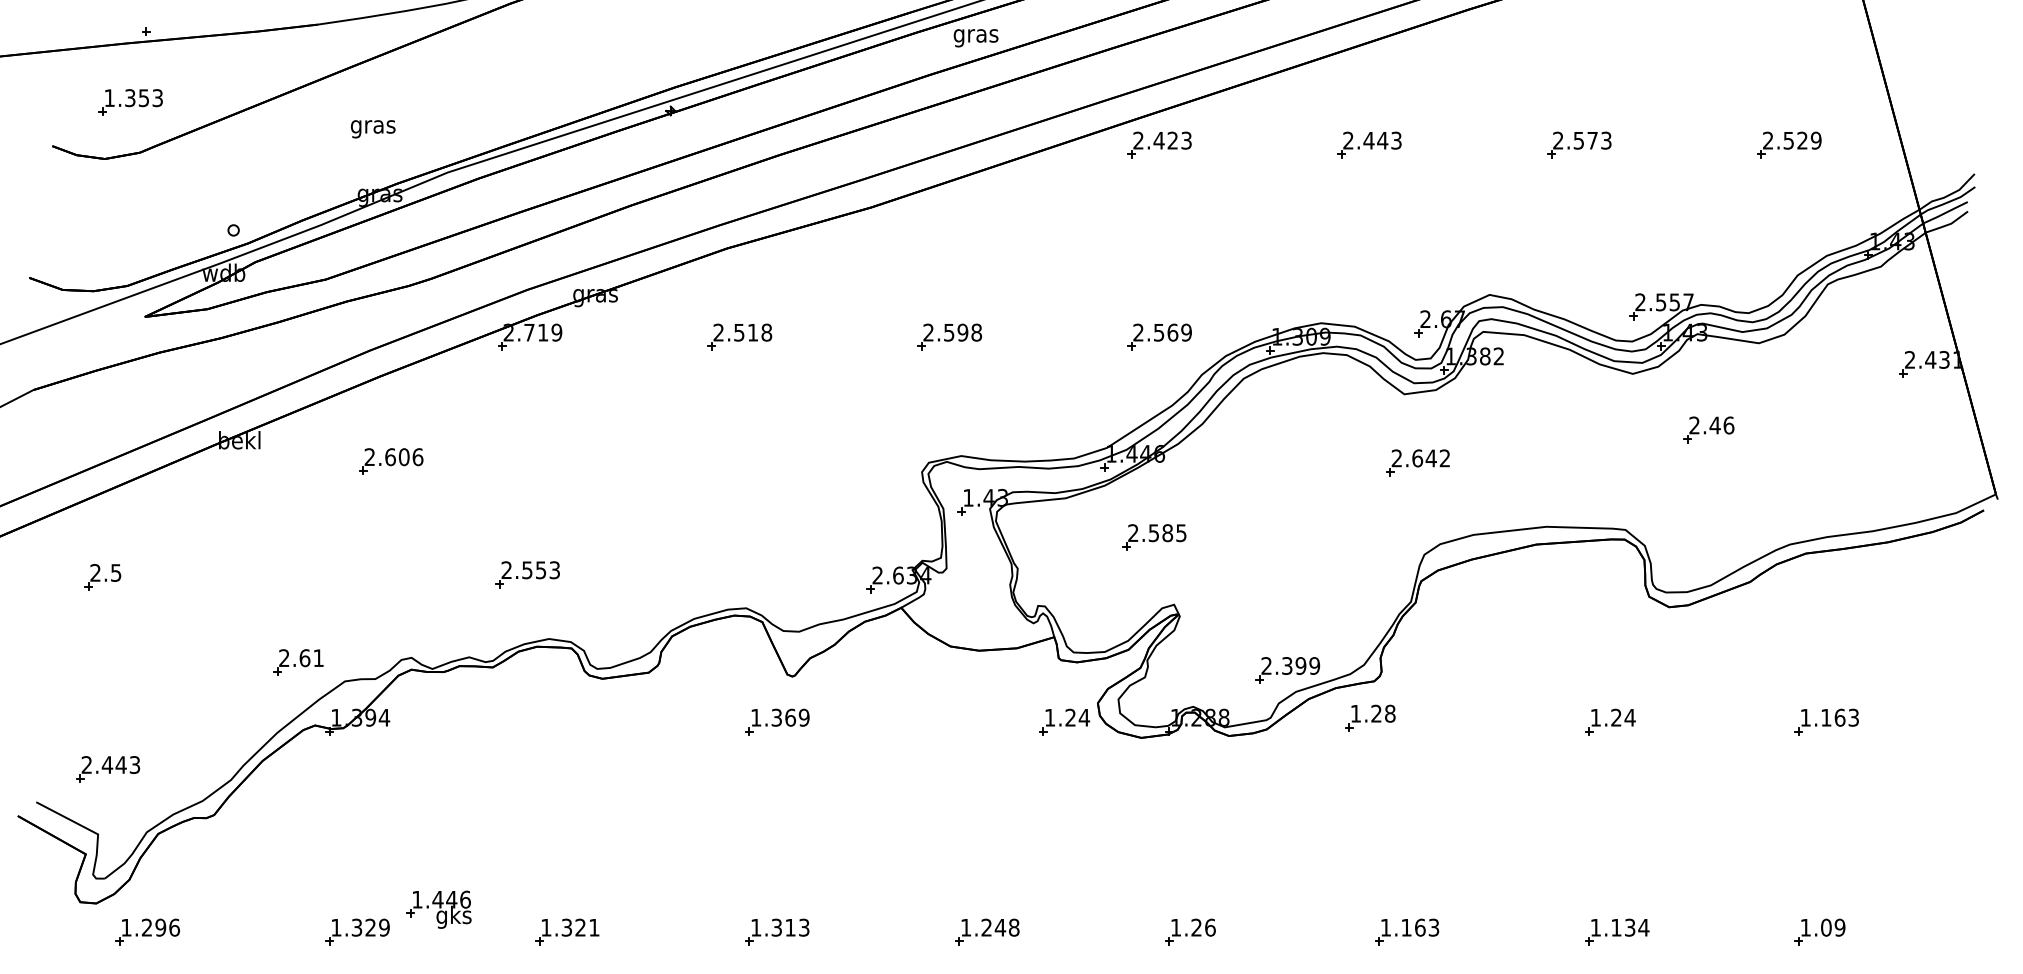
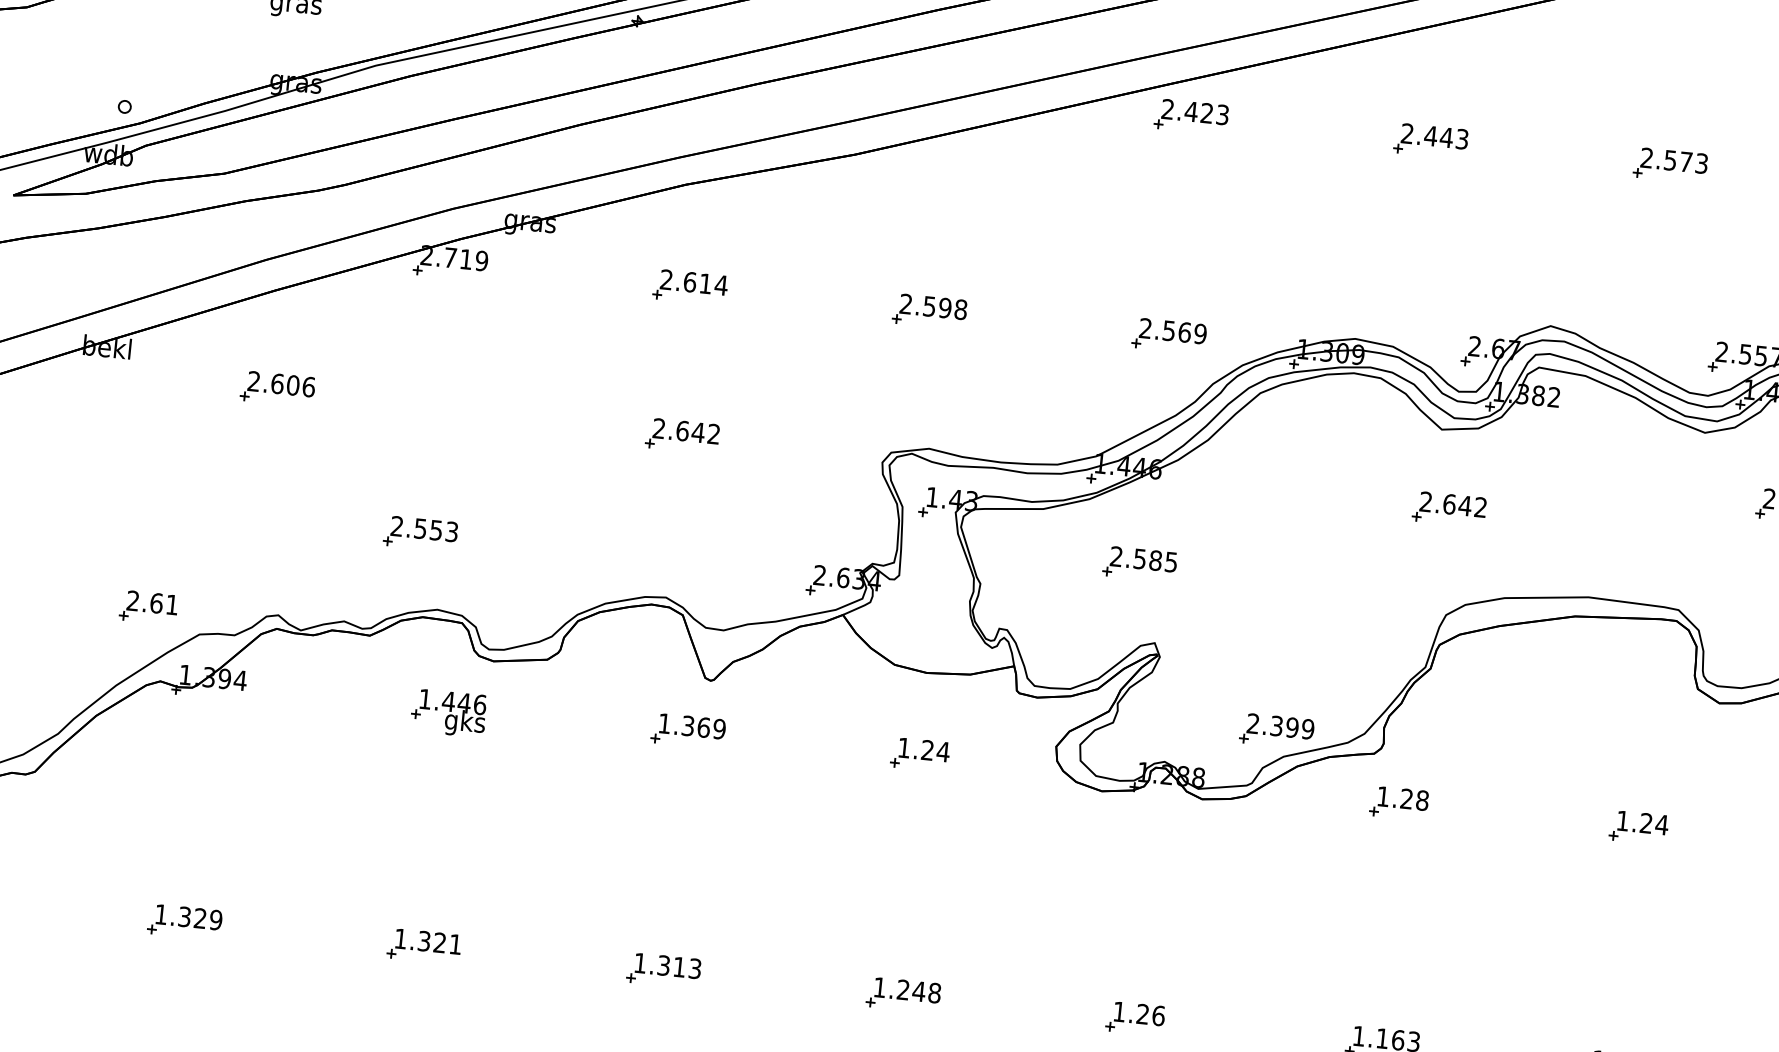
text: (753, 332) -> (706, 283), 2.518 -> 2.614
part: (746, 466) -> (682, 435), added
part: (1370, 717) -> (1399, 802), moved
part: (1064, 721) -> (920, 753), moved
part: (438, 909) -> (448, 712), moved

